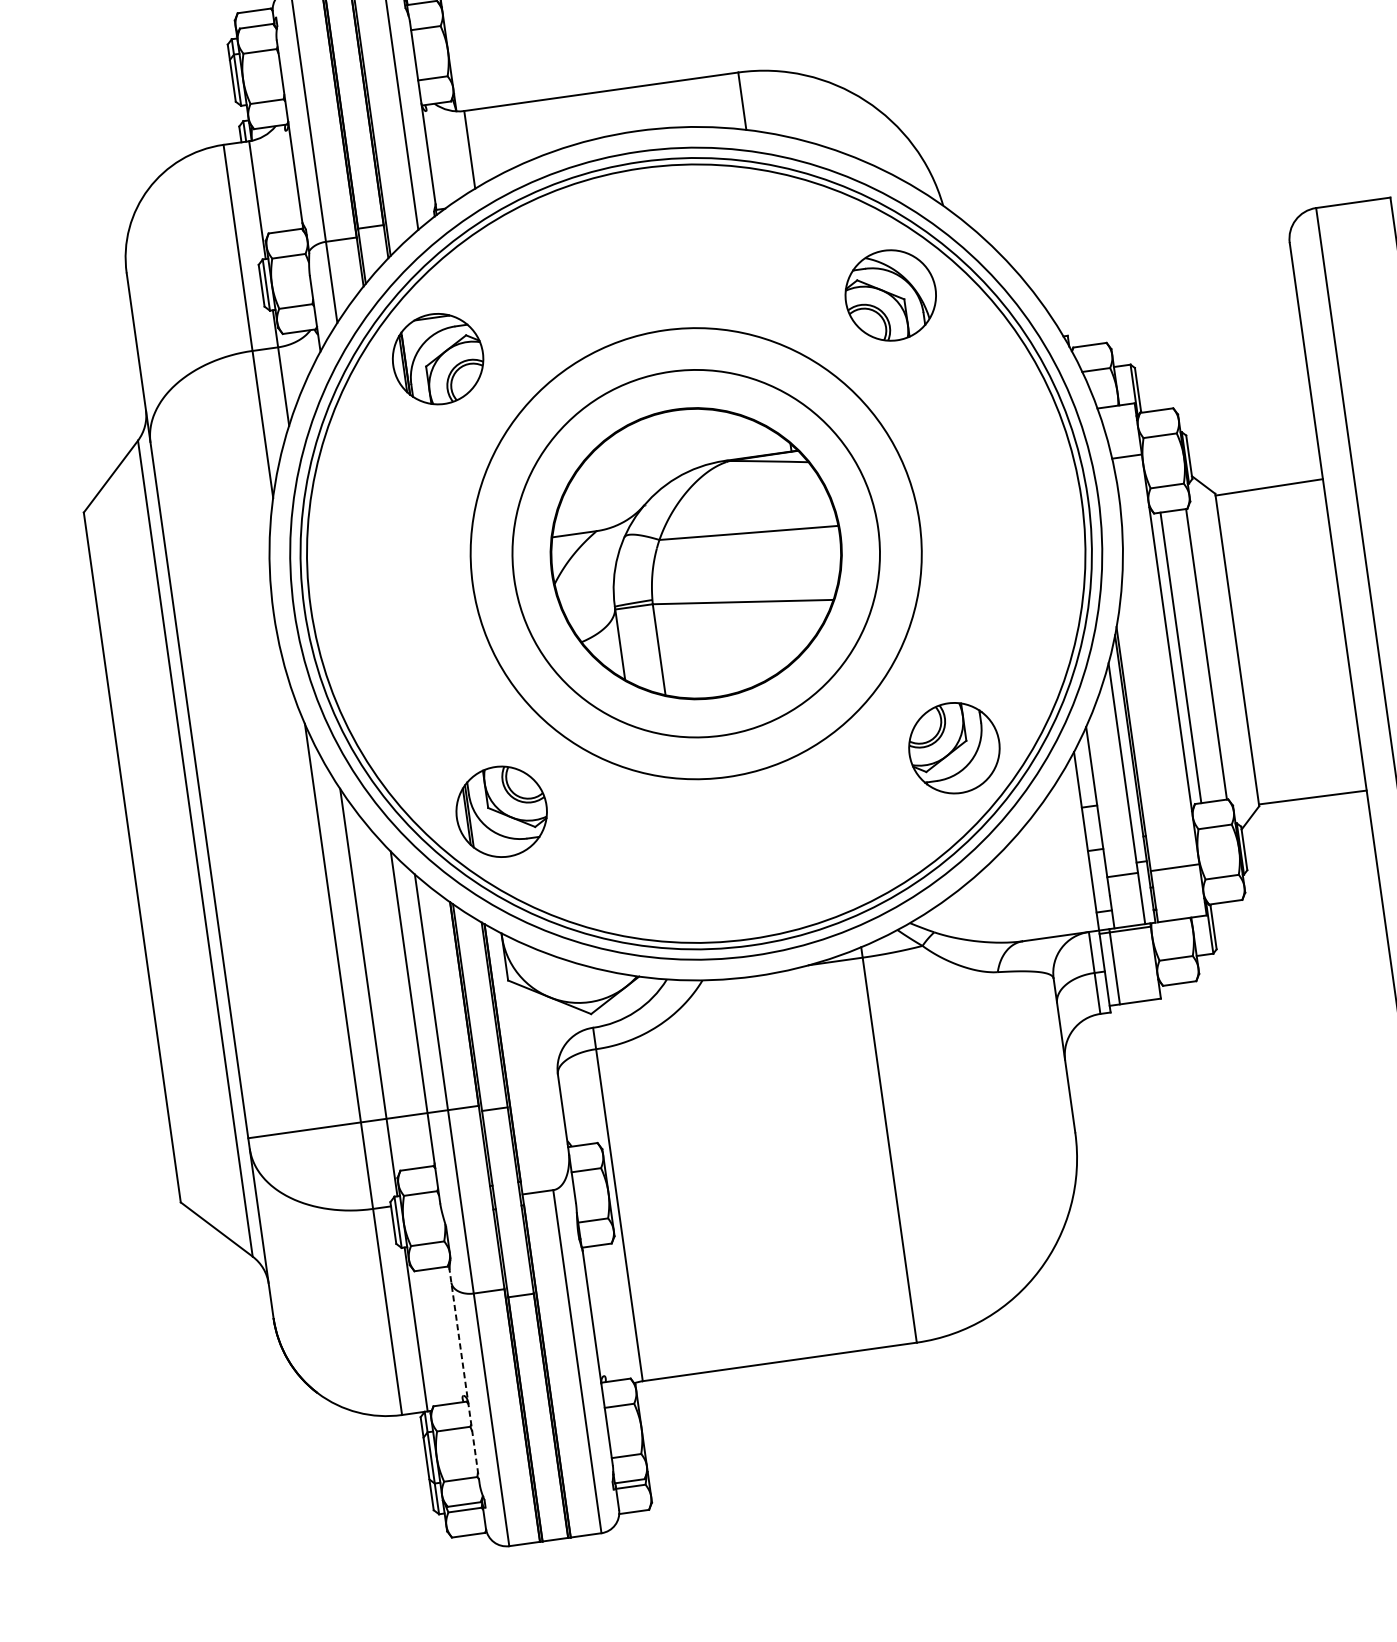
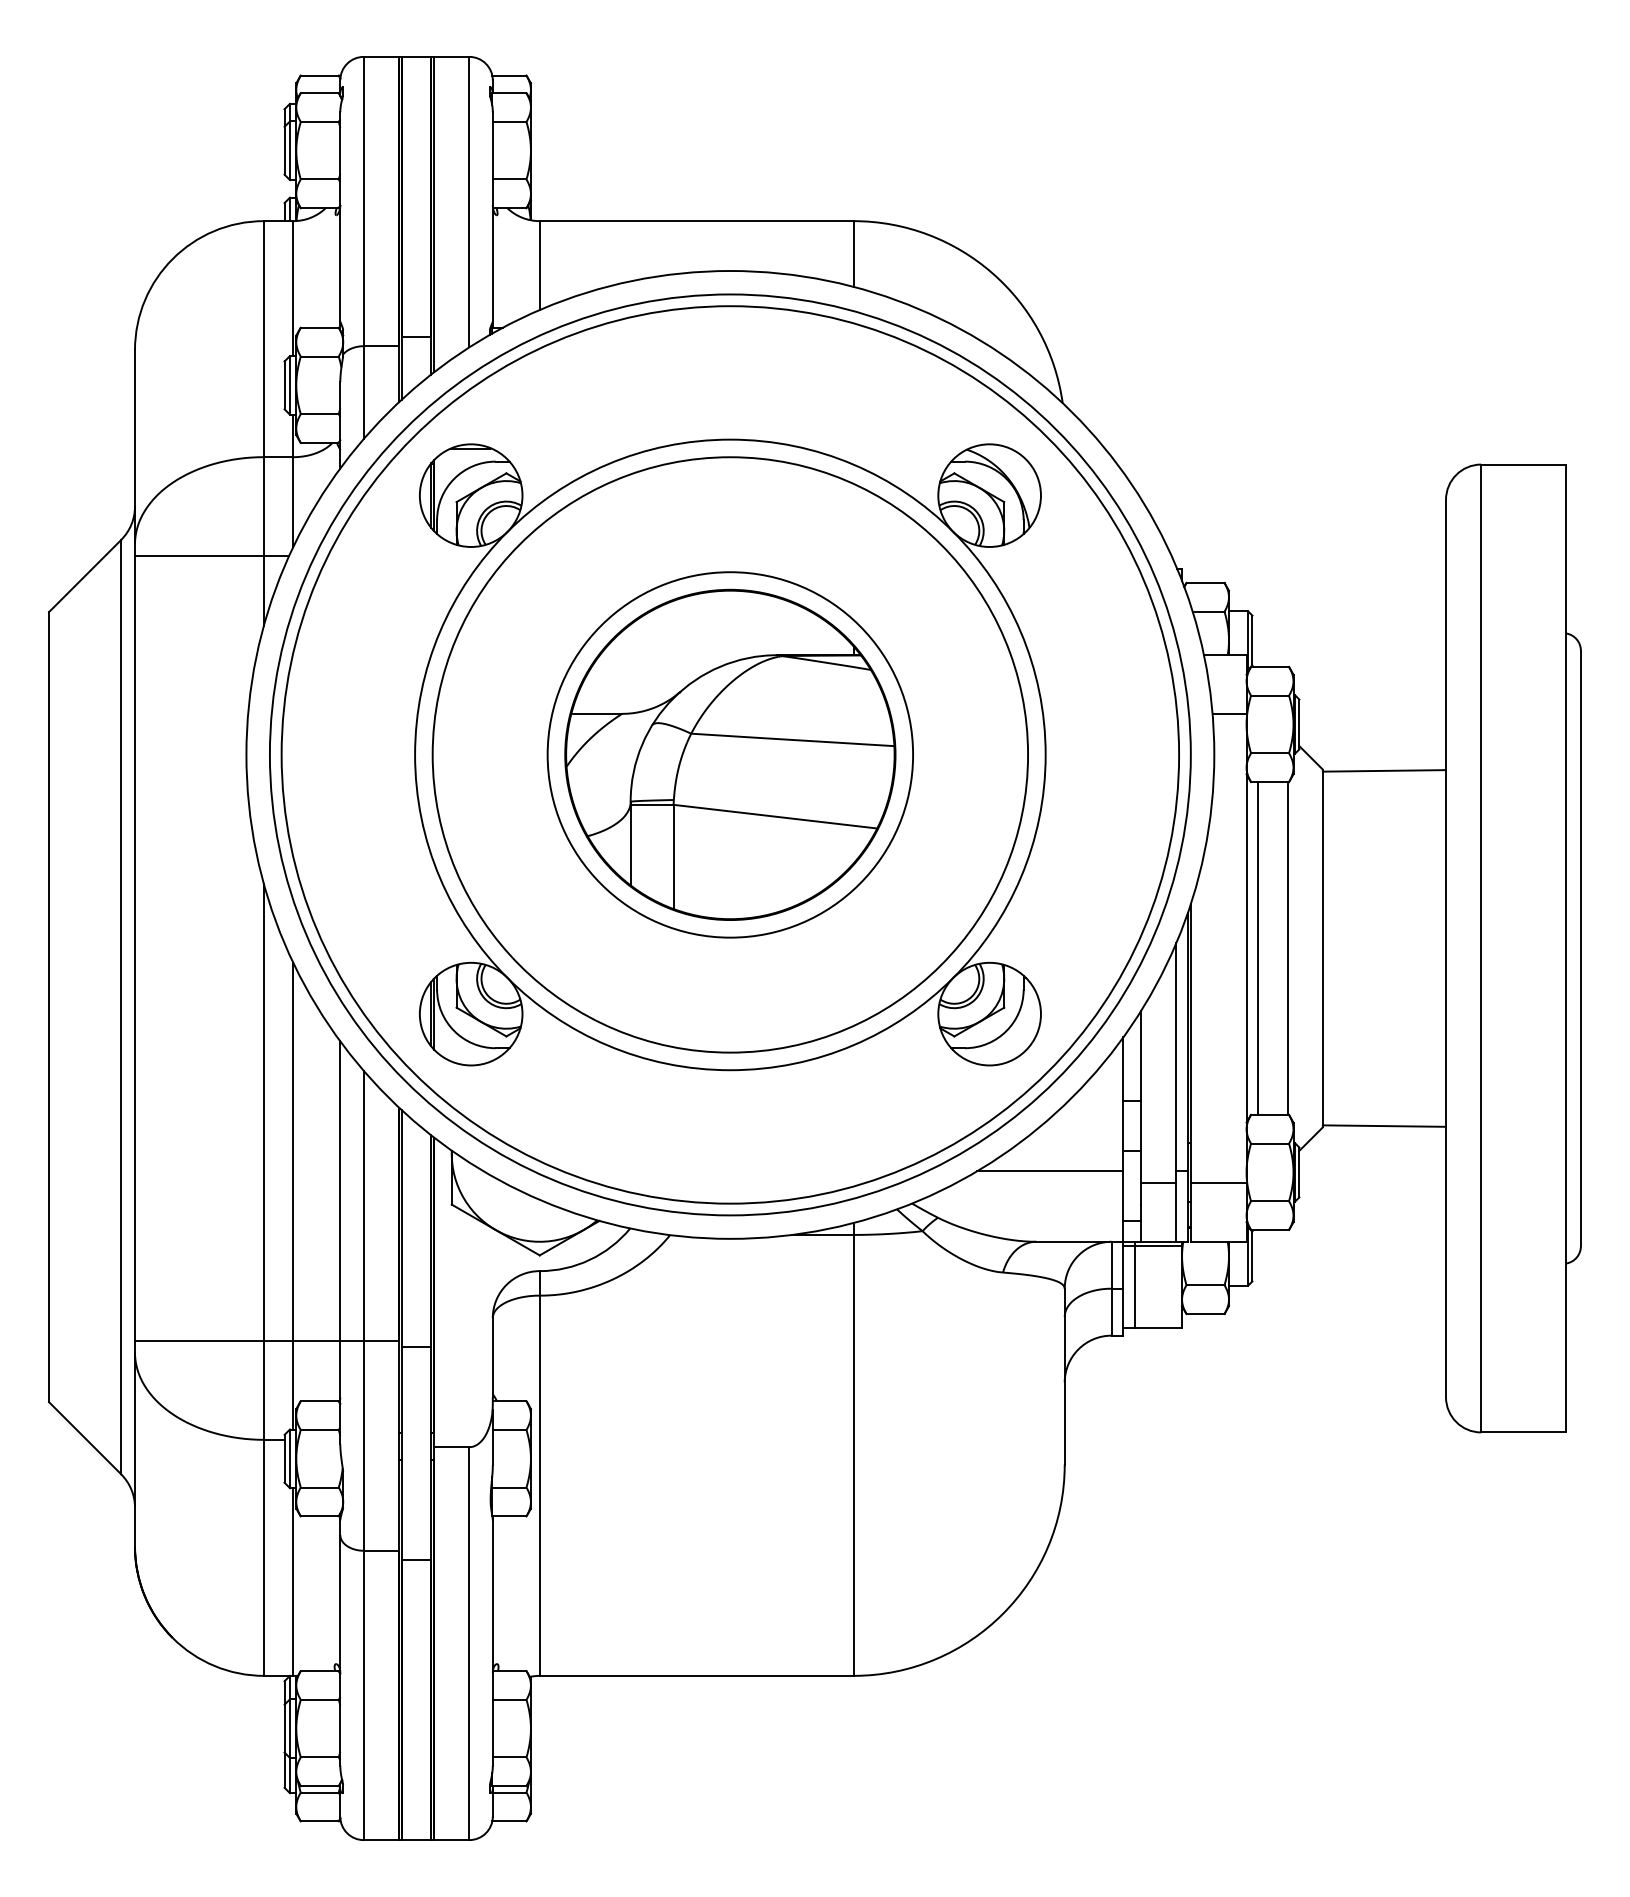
line: (219, 443) -> (212, 556), added
circle: (696, 553) -> (730, 754), size x0.71
circle: (696, 553) -> (730, 754), size x0.71
circle: (696, 553) -> (730, 754), size x1.43
line: (1025, 878) -> (1049, 1171), added
line: (464, 1373) -> (340, 1639), dashed -> solid

